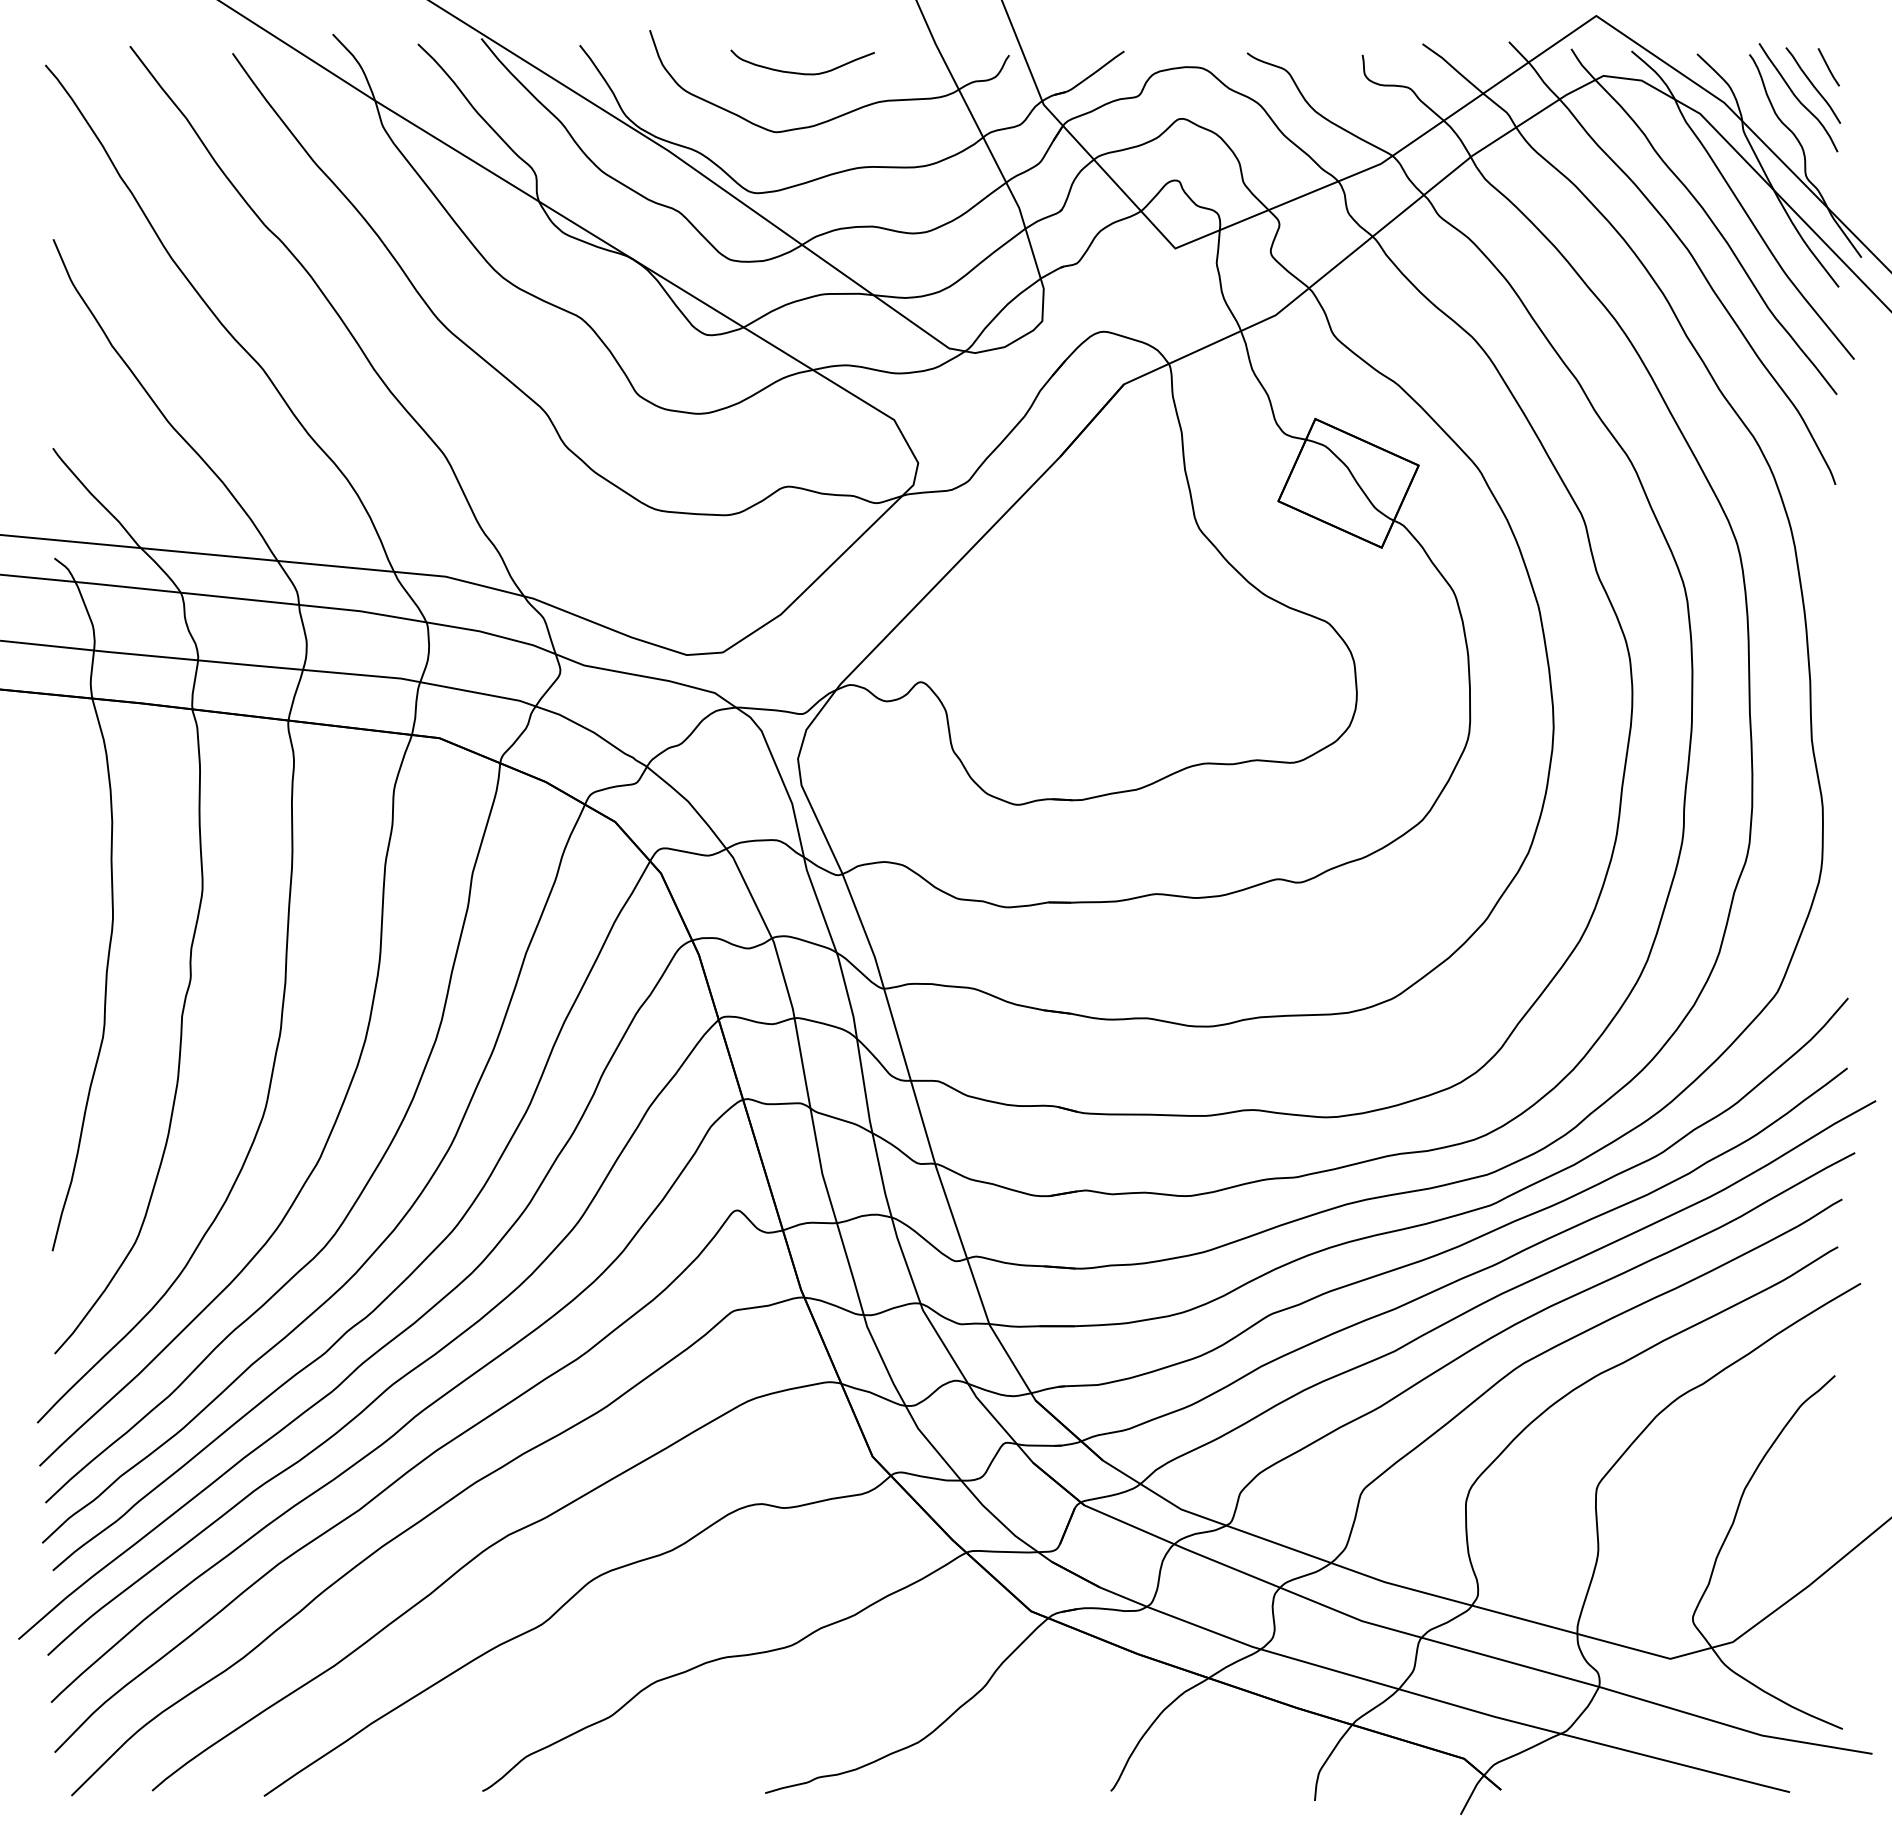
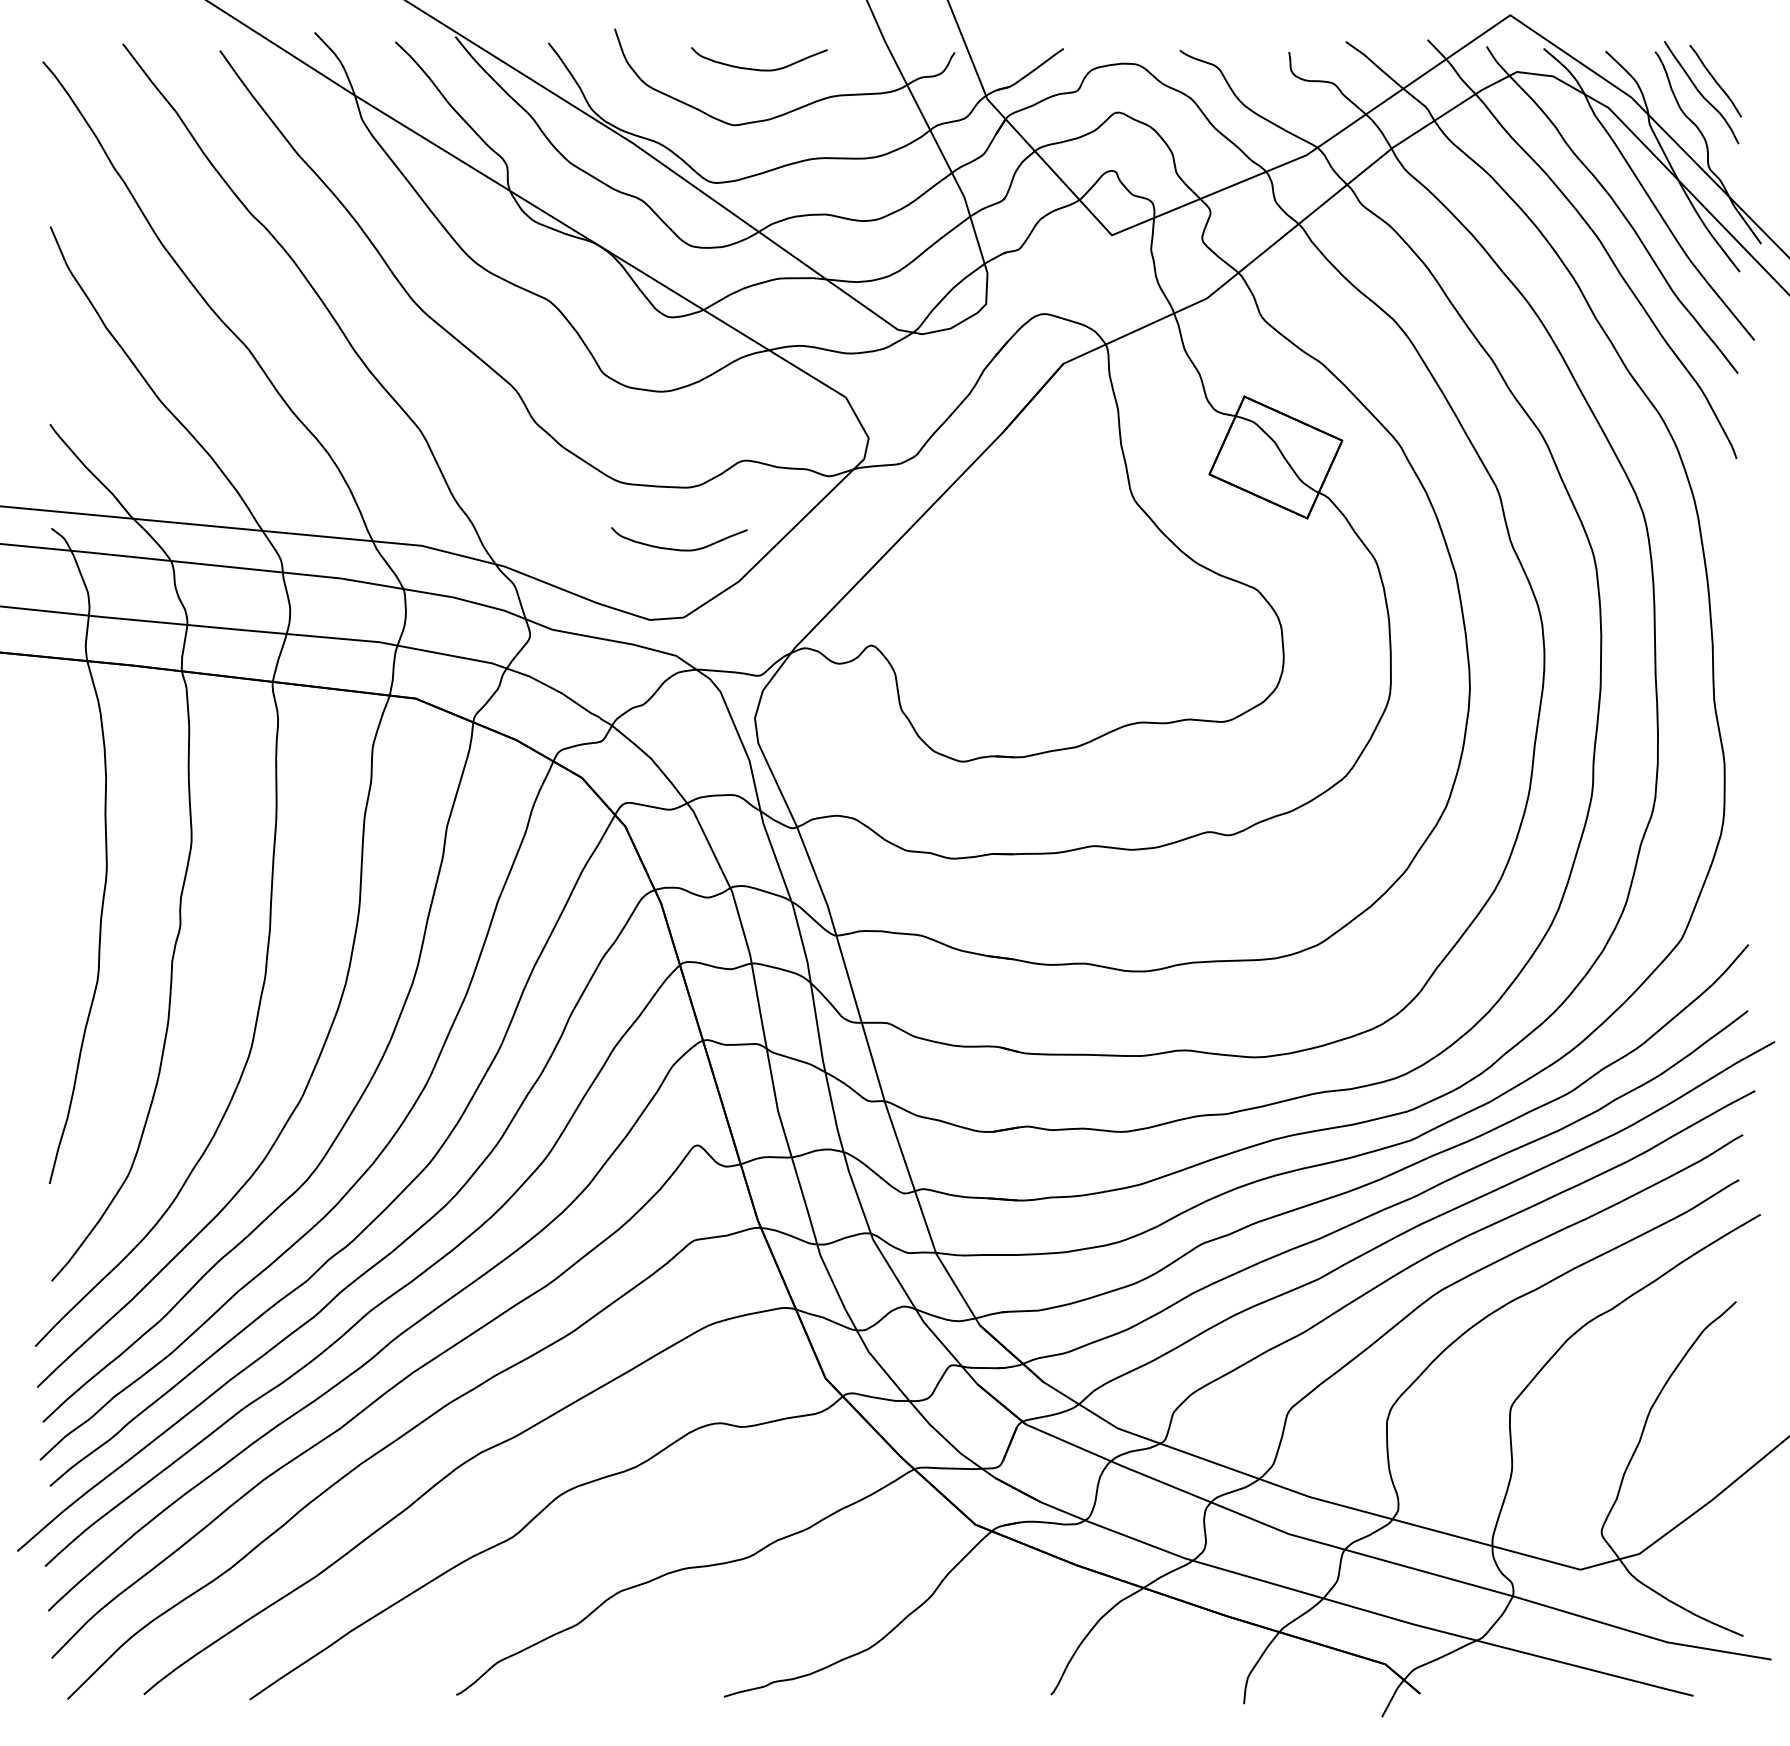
line: (1827, 66) -> (1729, 63), removed
curve: (714, 579) -> (675, 548), added

